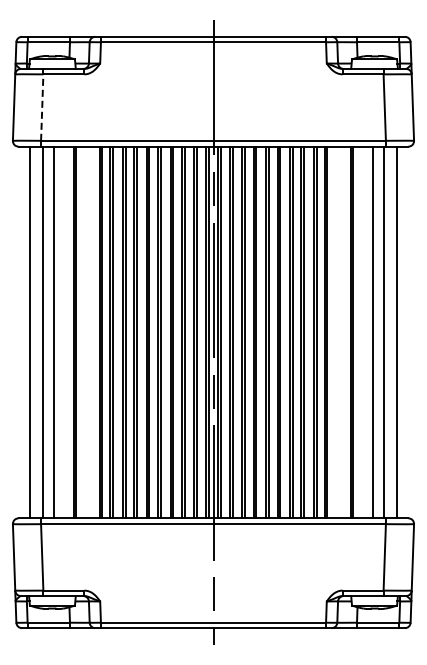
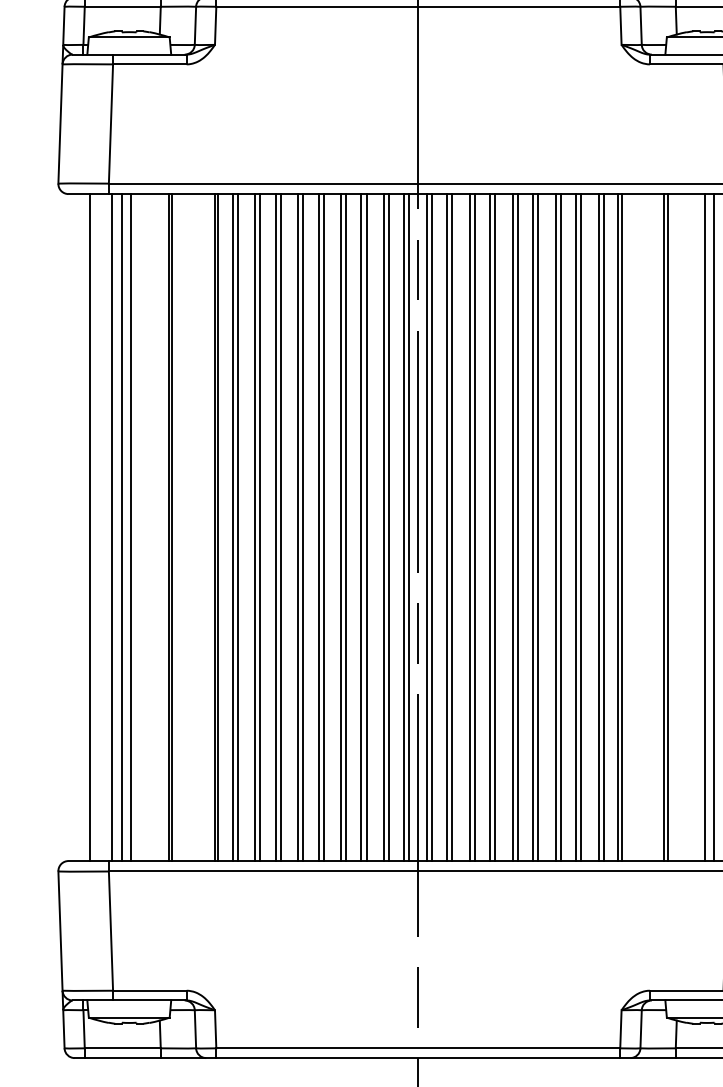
line: (42, 107) -> (111, 123), dashed -> solid
line: (48, 332) -> (122, 527), added
line: (378, 332) -> (714, 527), added

